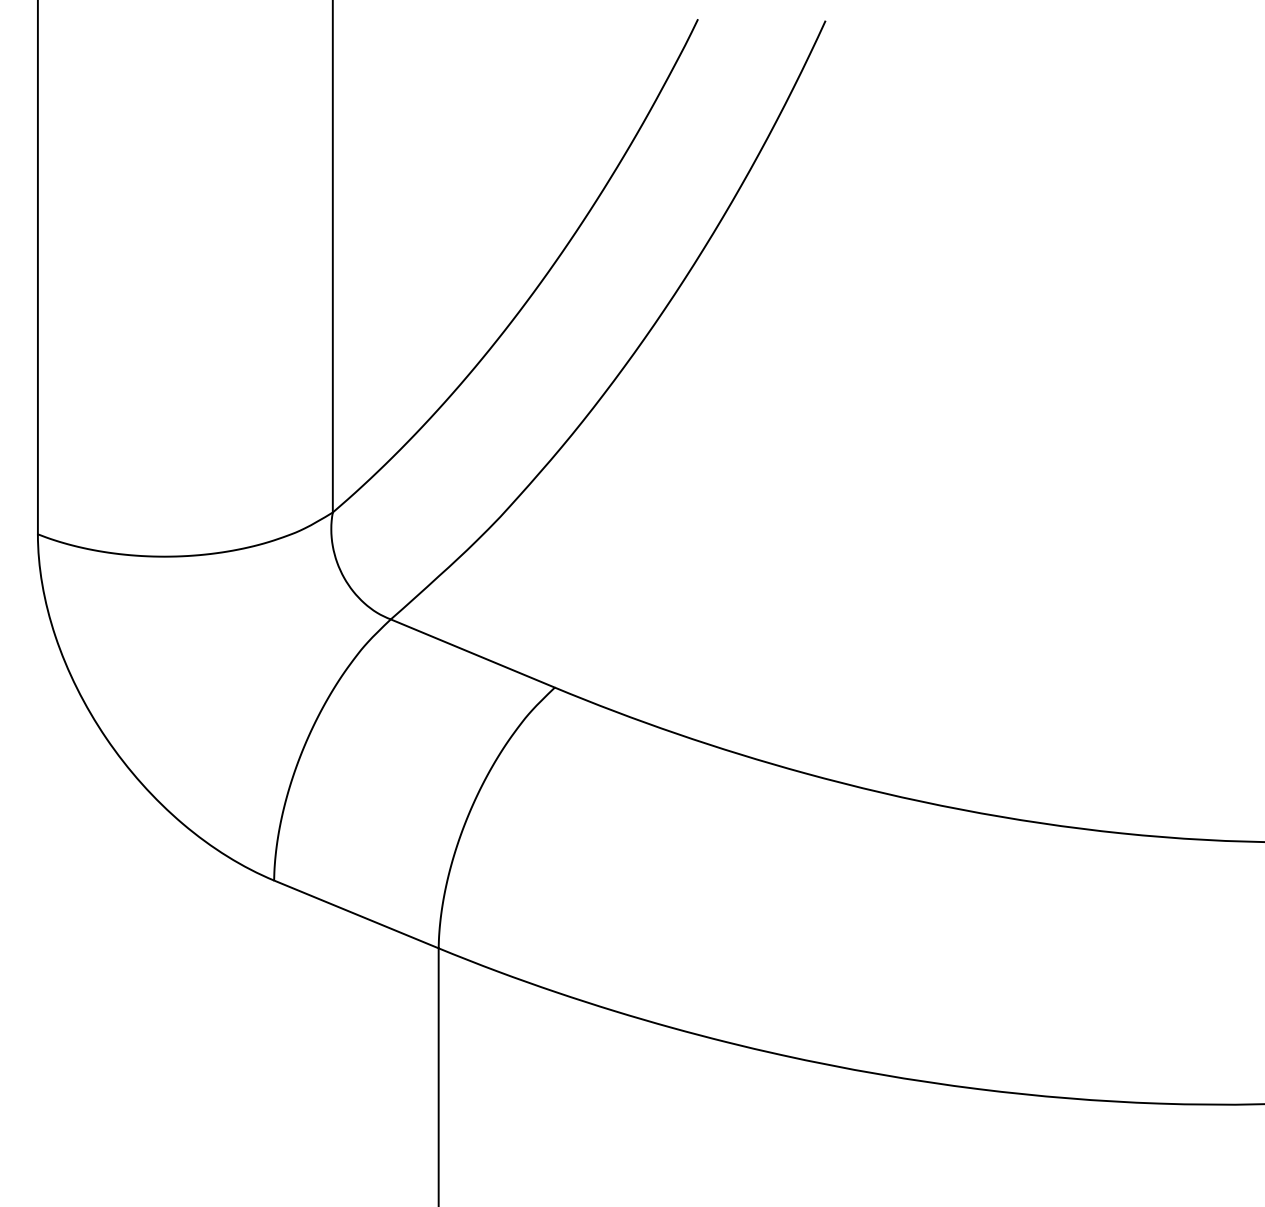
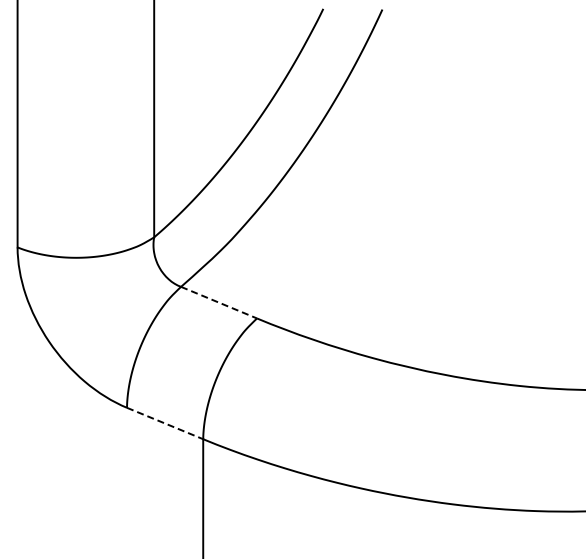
line: (473, 653) -> (219, 302), solid -> dashed
line: (357, 914) -> (165, 423), solid -> dashed

